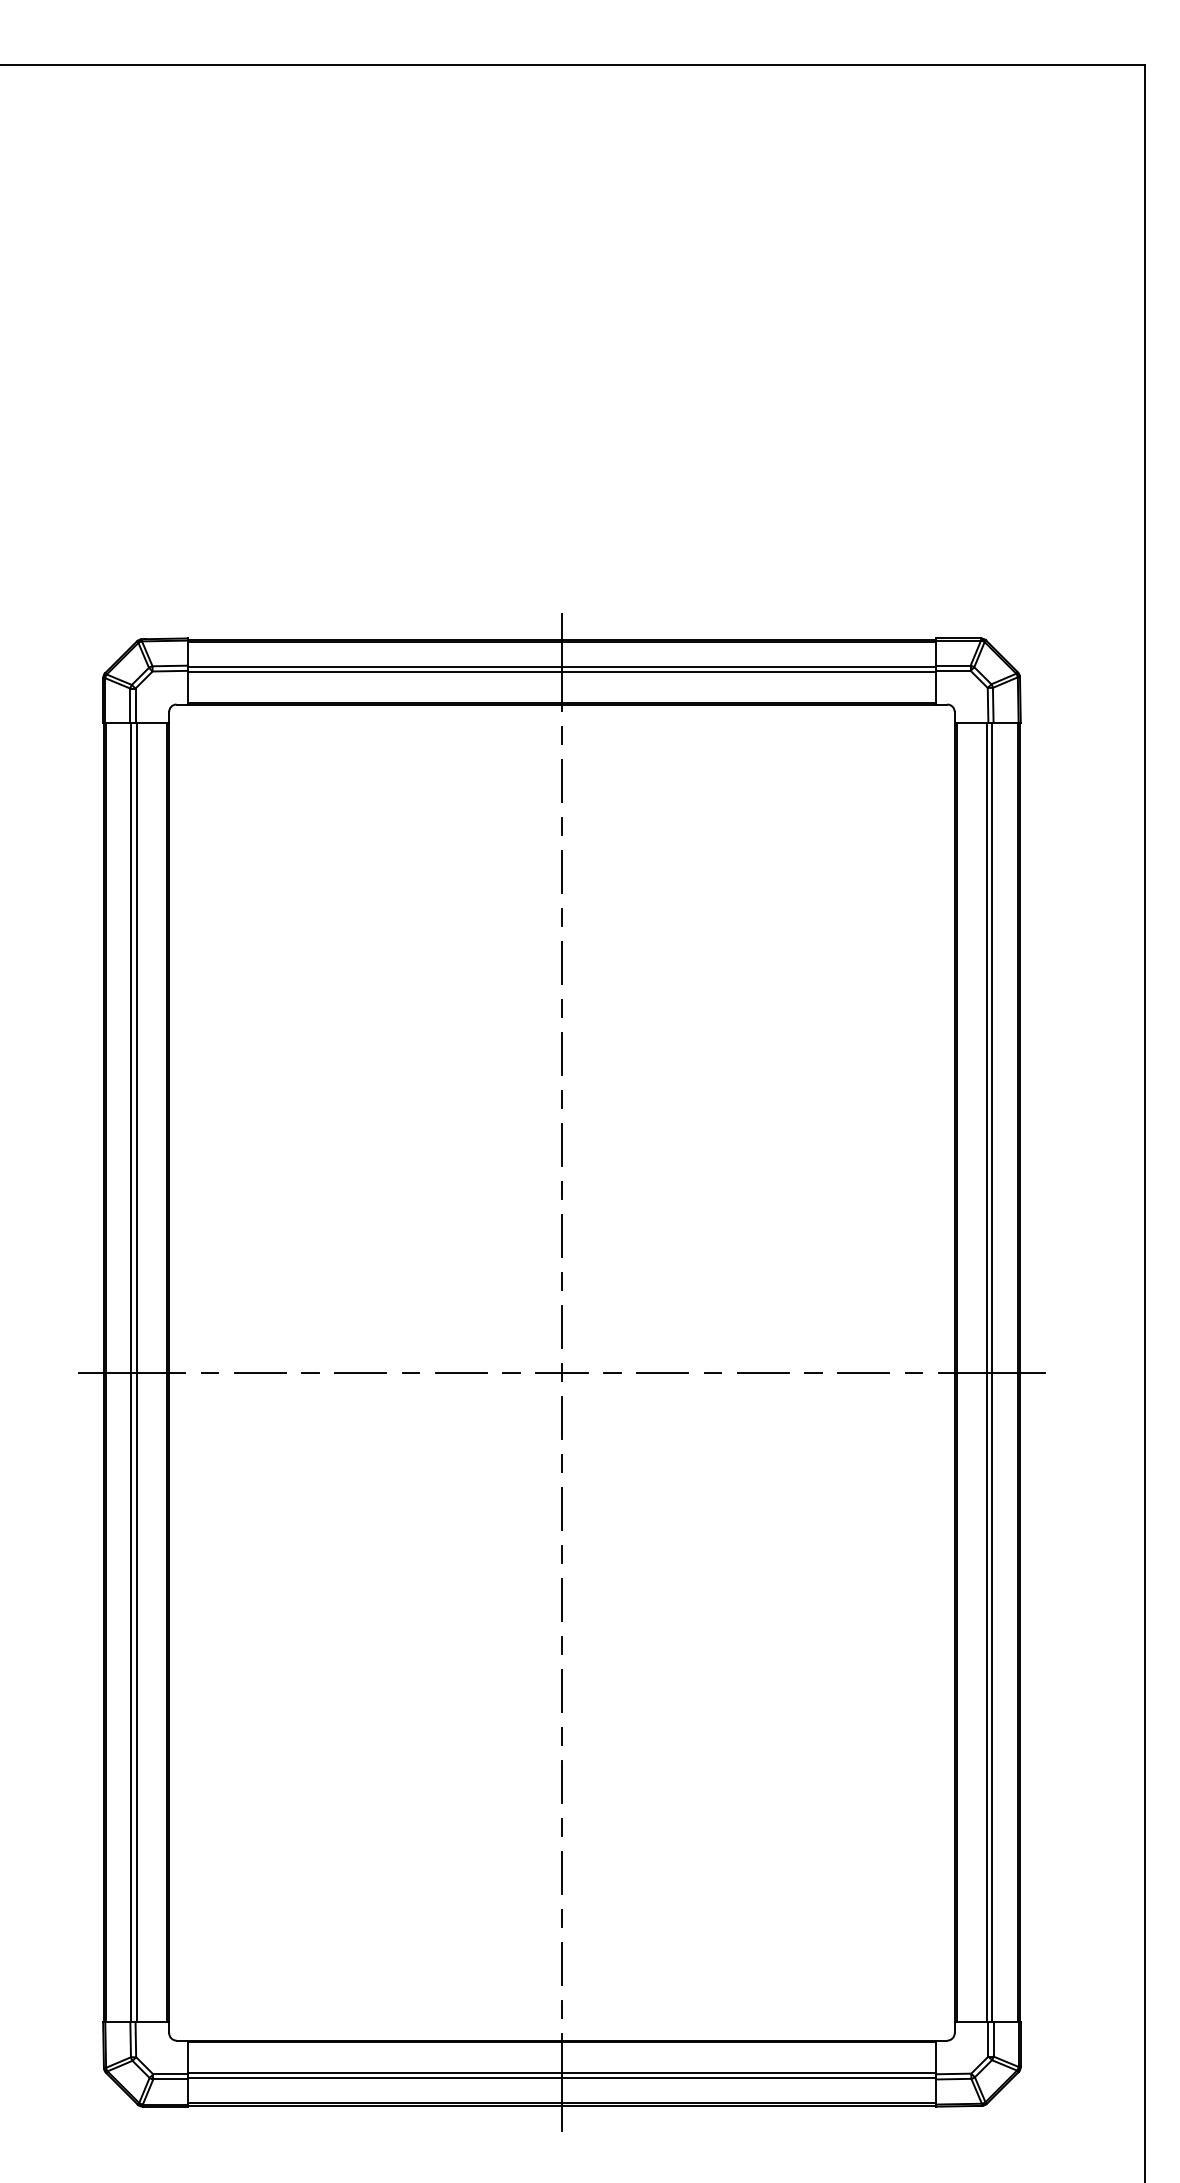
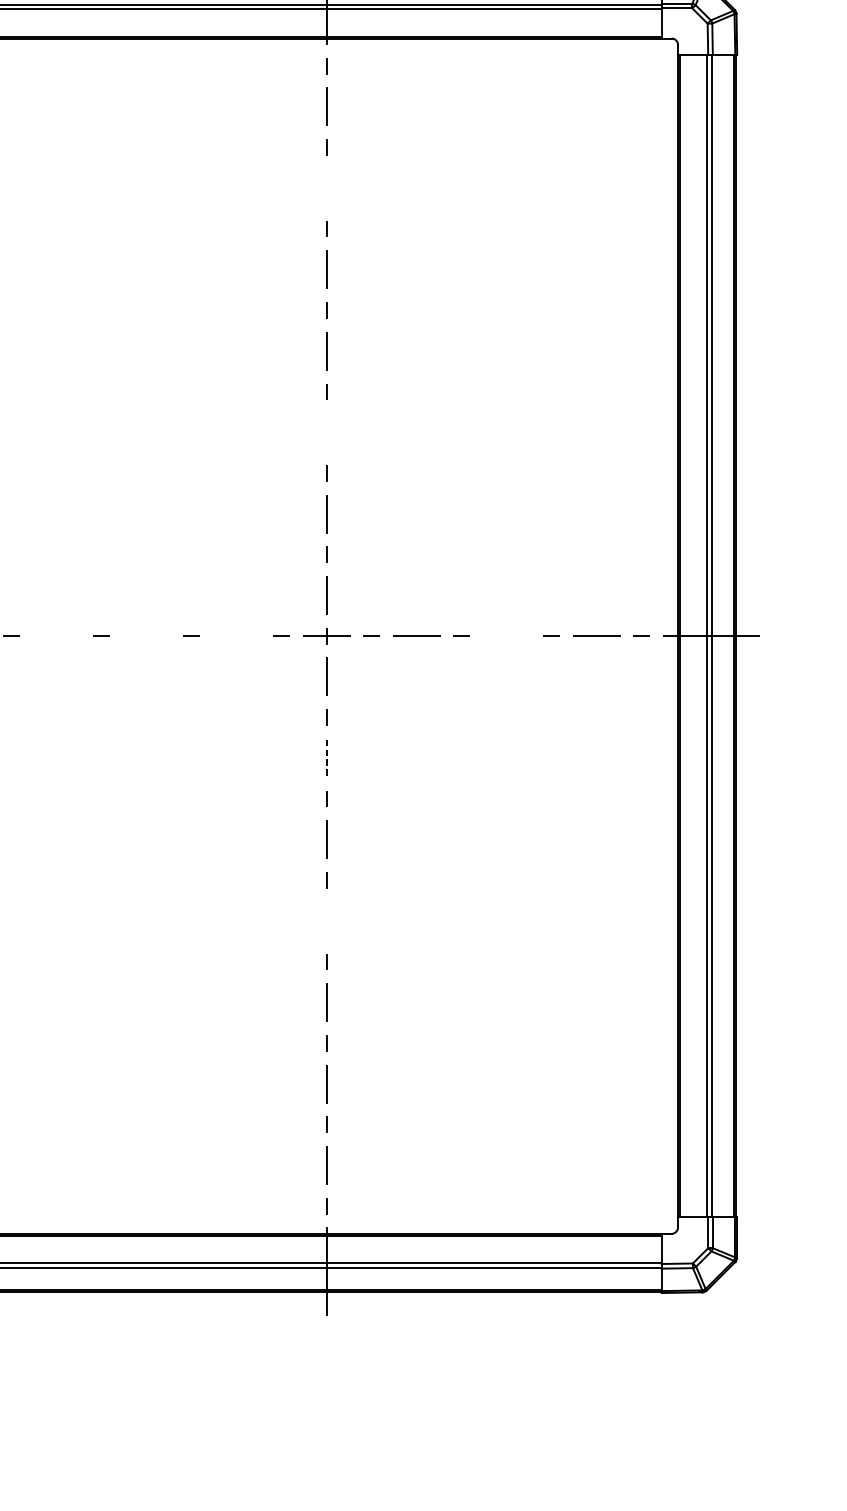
line: (561, 871) -> (326, 187), removed
line: (561, 1144) -> (326, 432), removed
line: (259, 1372) -> (56, 636), removed
line: (360, 1372) -> (146, 636), removed
line: (461, 1372) -> (236, 636), removed
line: (762, 1372) -> (506, 636), removed
line: (561, 1509) -> (326, 758), solid -> dashed
line: (561, 1690) -> (326, 920), removed

